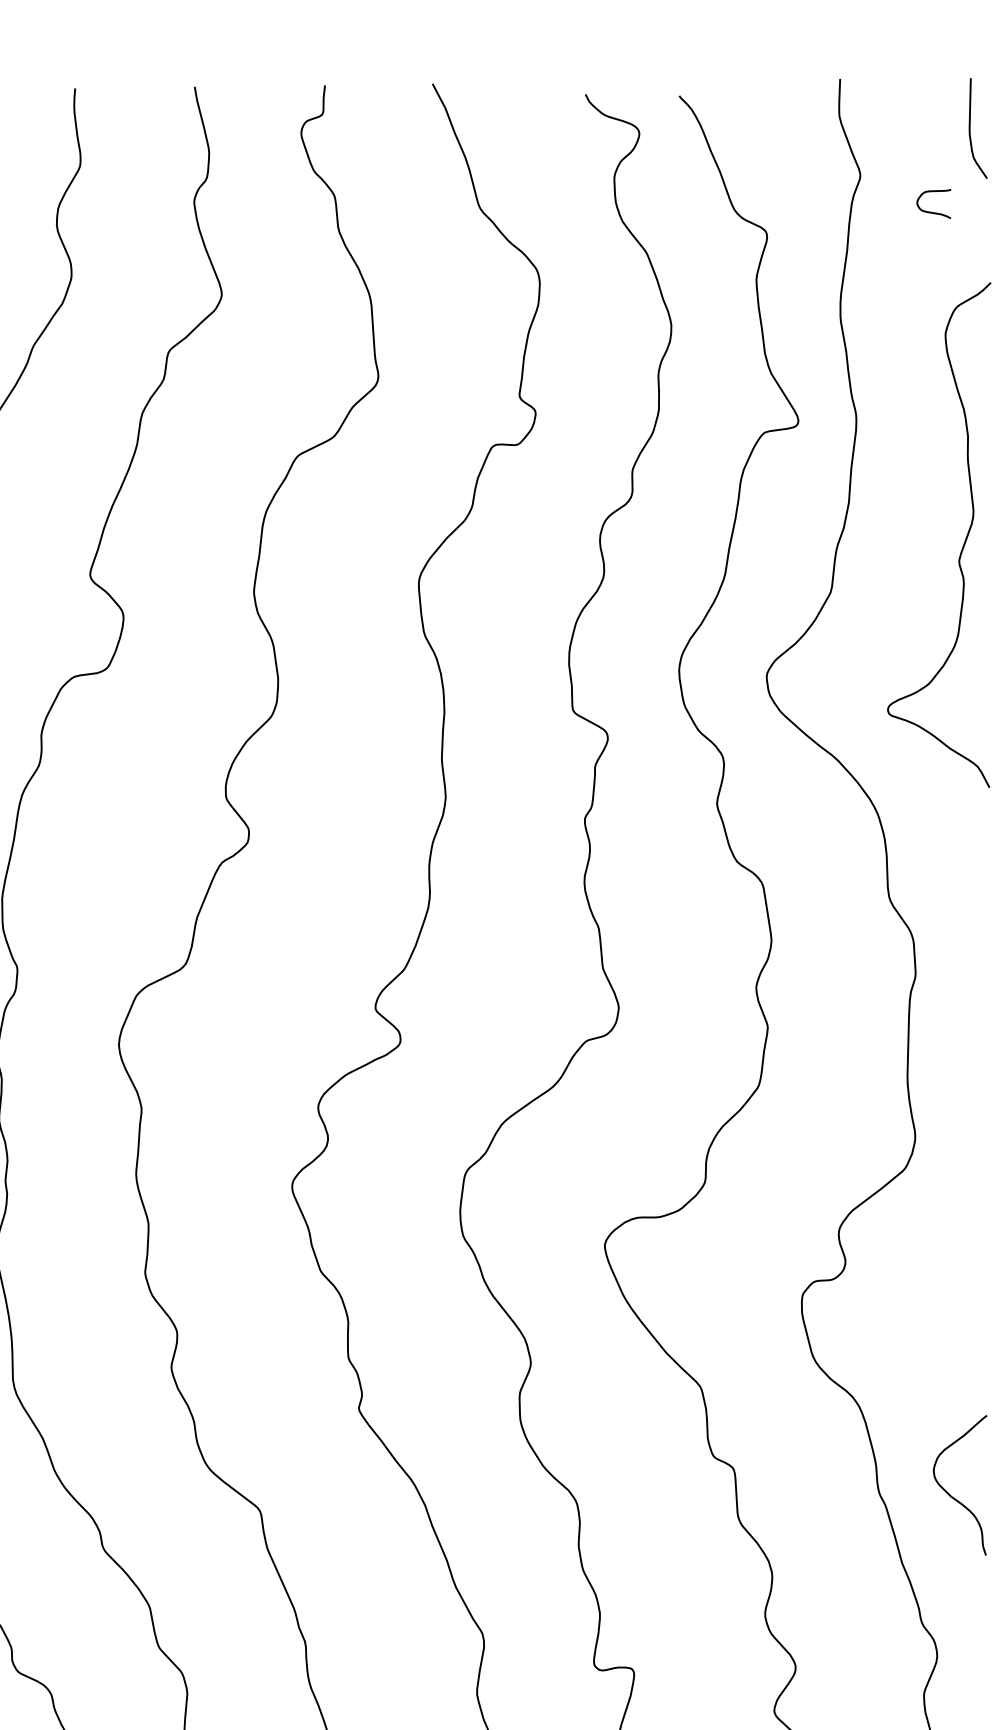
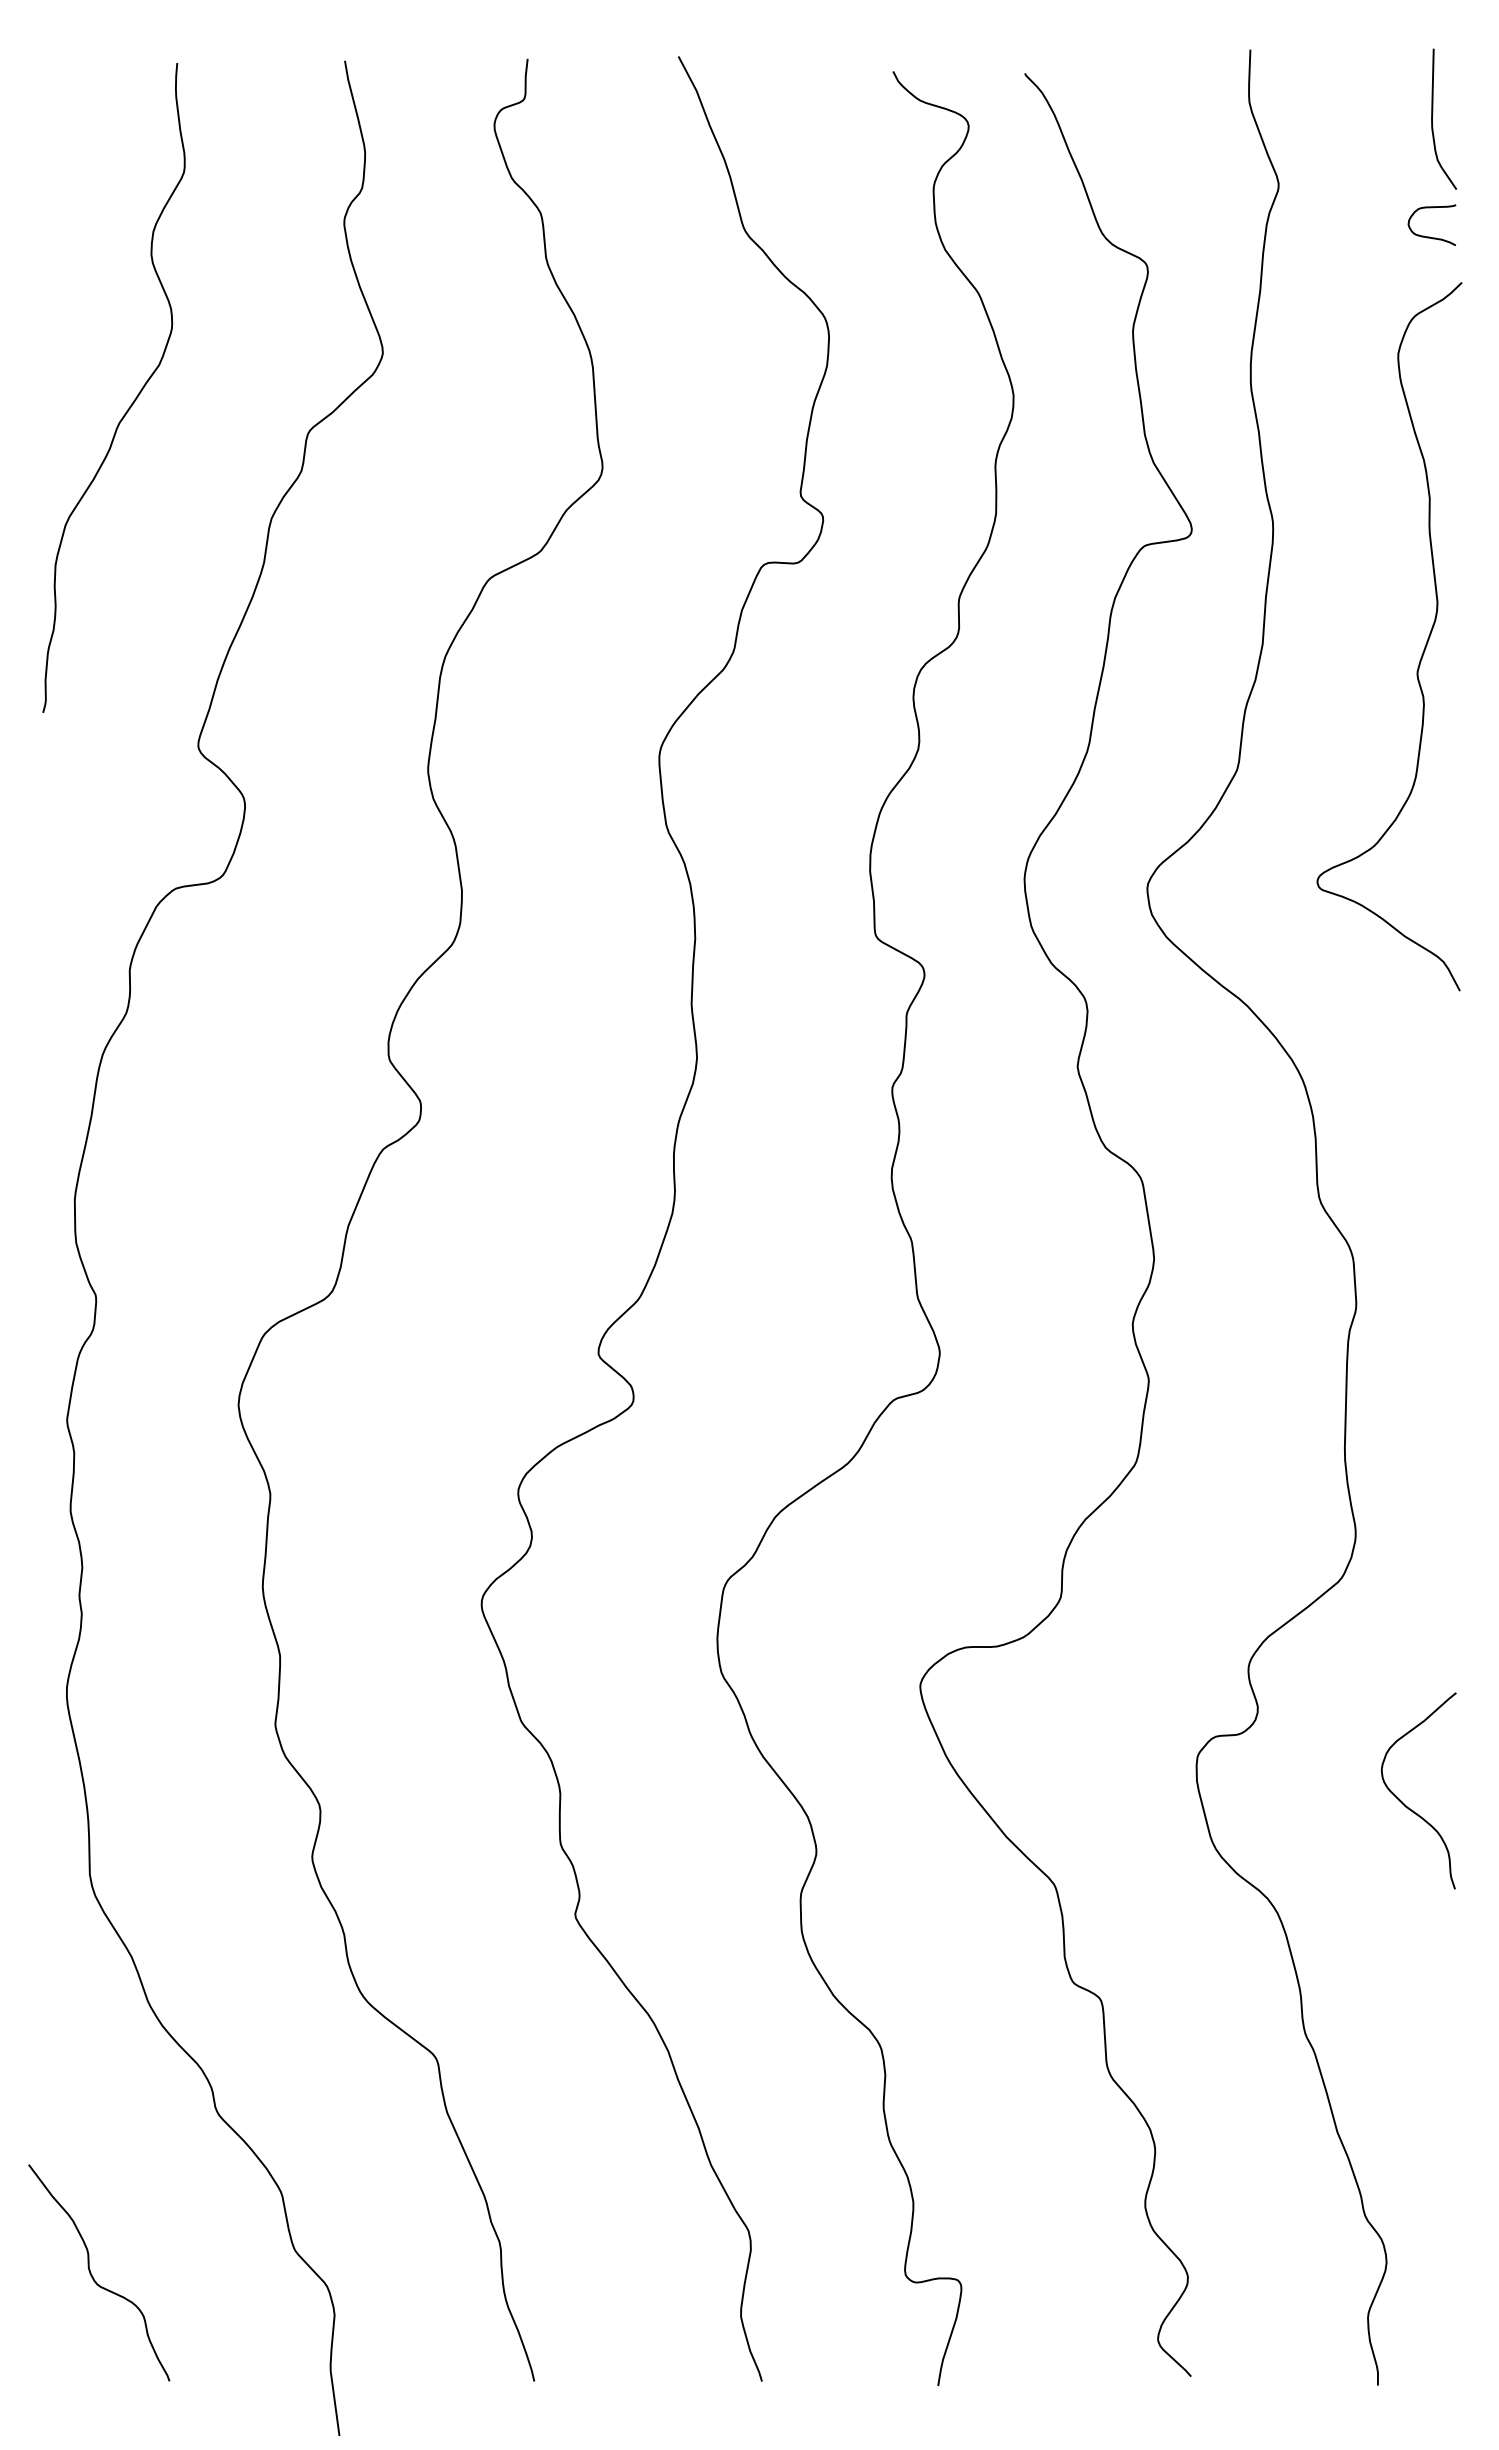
curve: (932, 212) -> (1430, 236), moved
curve: (964, 542) -> (1424, 646), moved
curve: (950, 1494) -> (1404, 1803), moved

